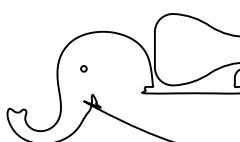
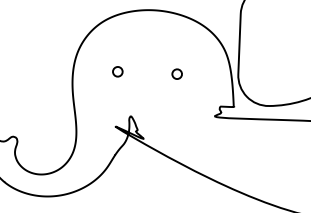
circle: (118, 68) -> (176, 73), added

